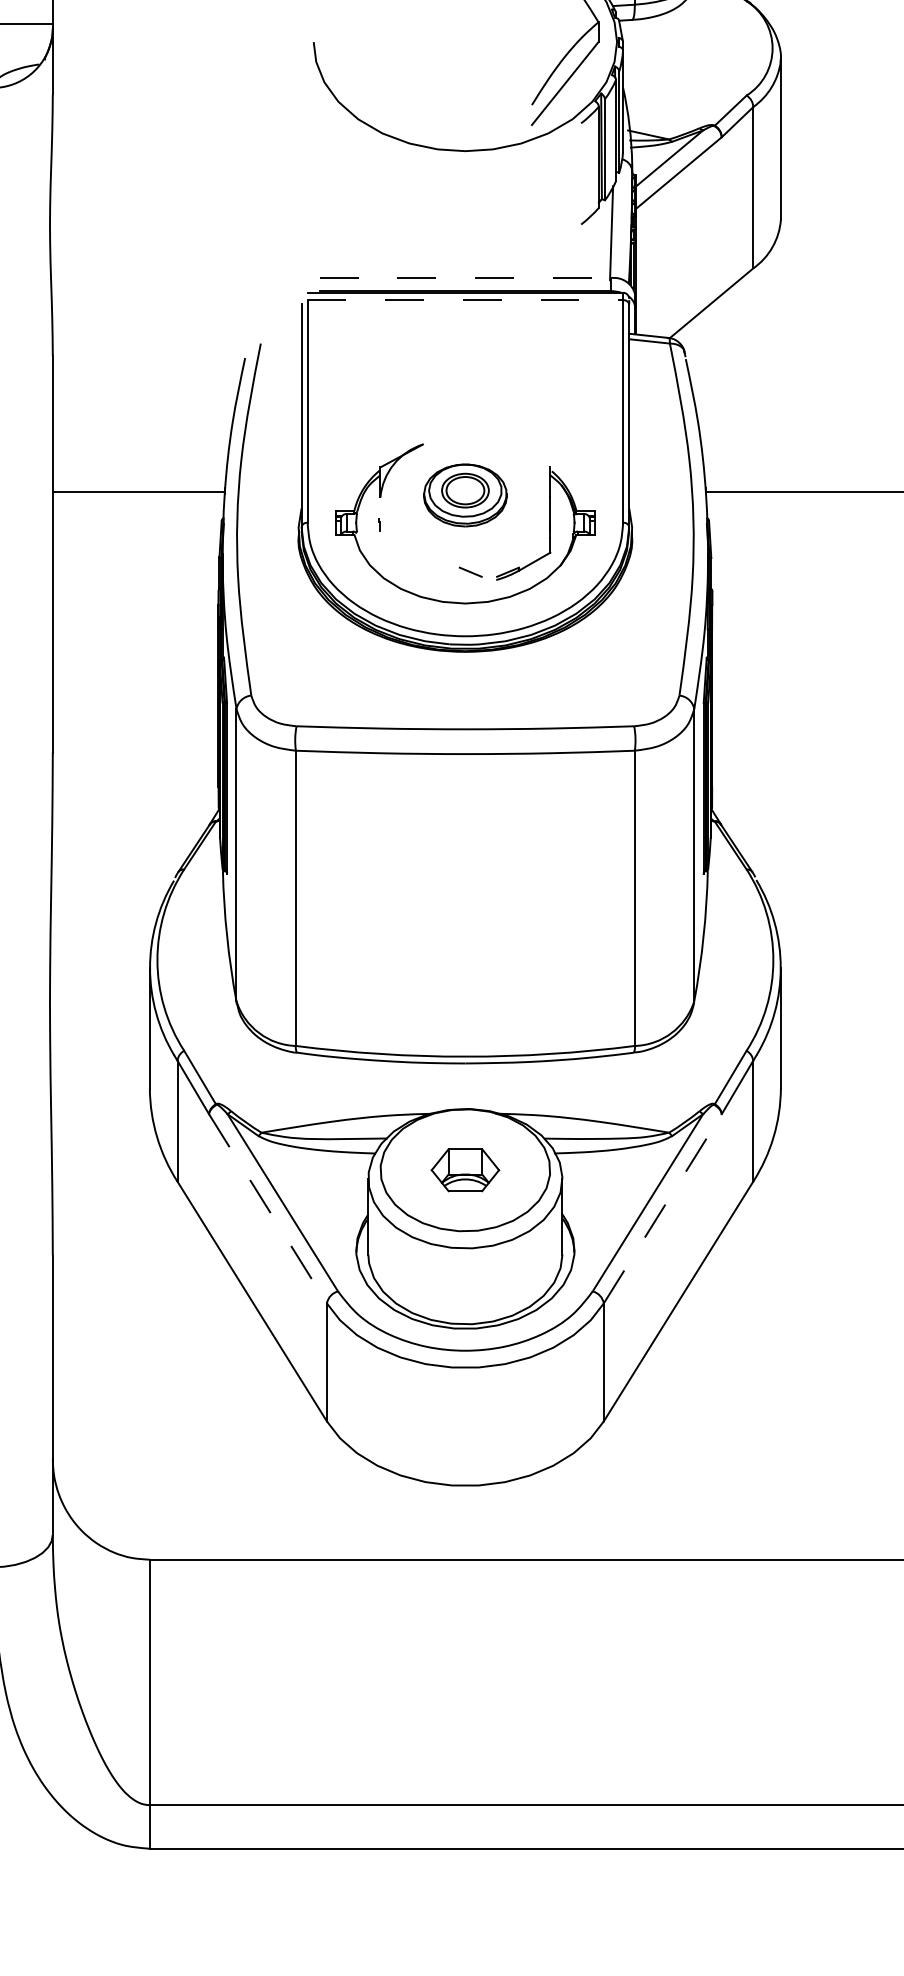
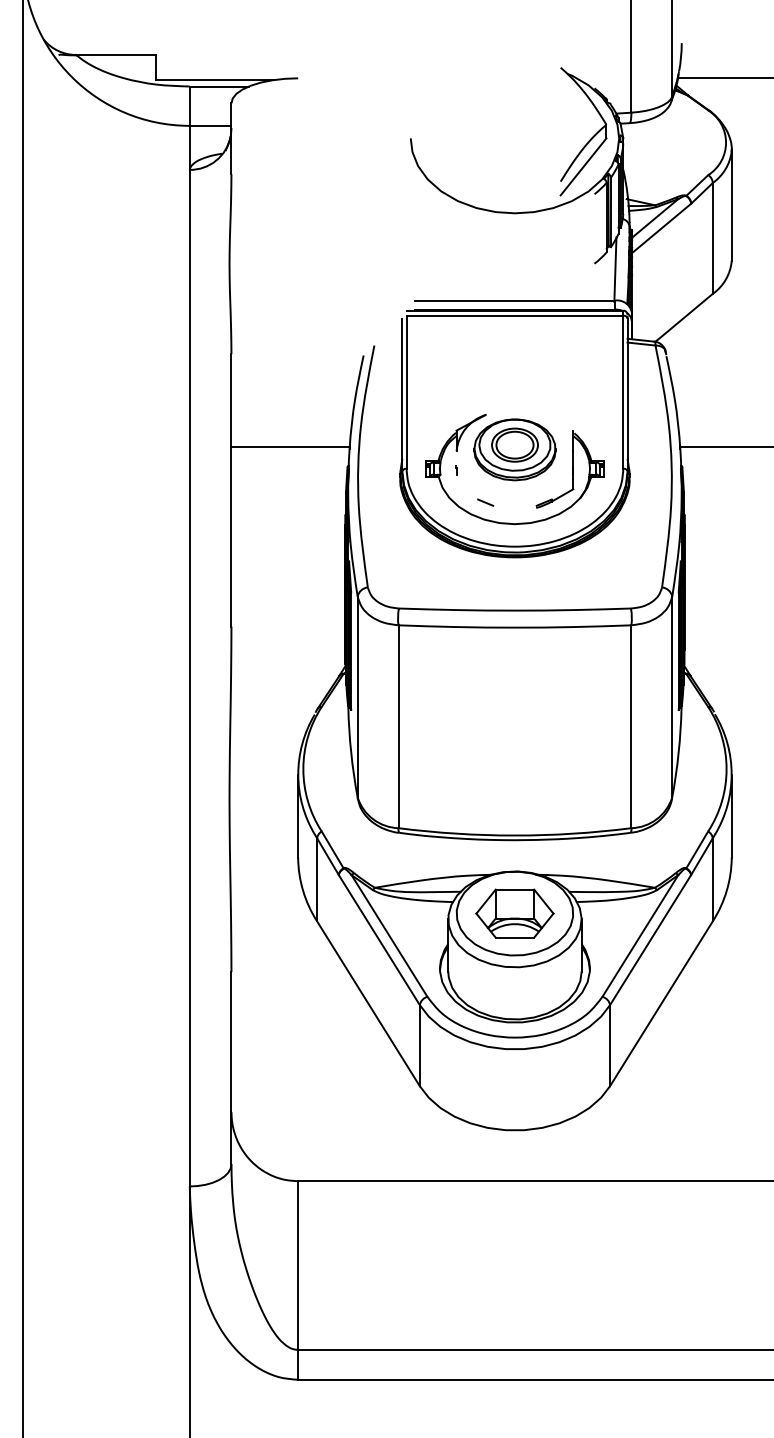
line: (466, 278) -> (515, 300), dashed -> solid
line: (466, 299) -> (515, 315), dashed -> solid
part: (464, 494) -> (514, 449), size x1.43
line: (470, 571) -> (485, 502), moved
part: (464, 1170) -> (514, 913), size x1.67
line: (268, 1209) -> (379, 940), dashed -> solid
line: (662, 1209) -> (650, 940), dashed -> solid

